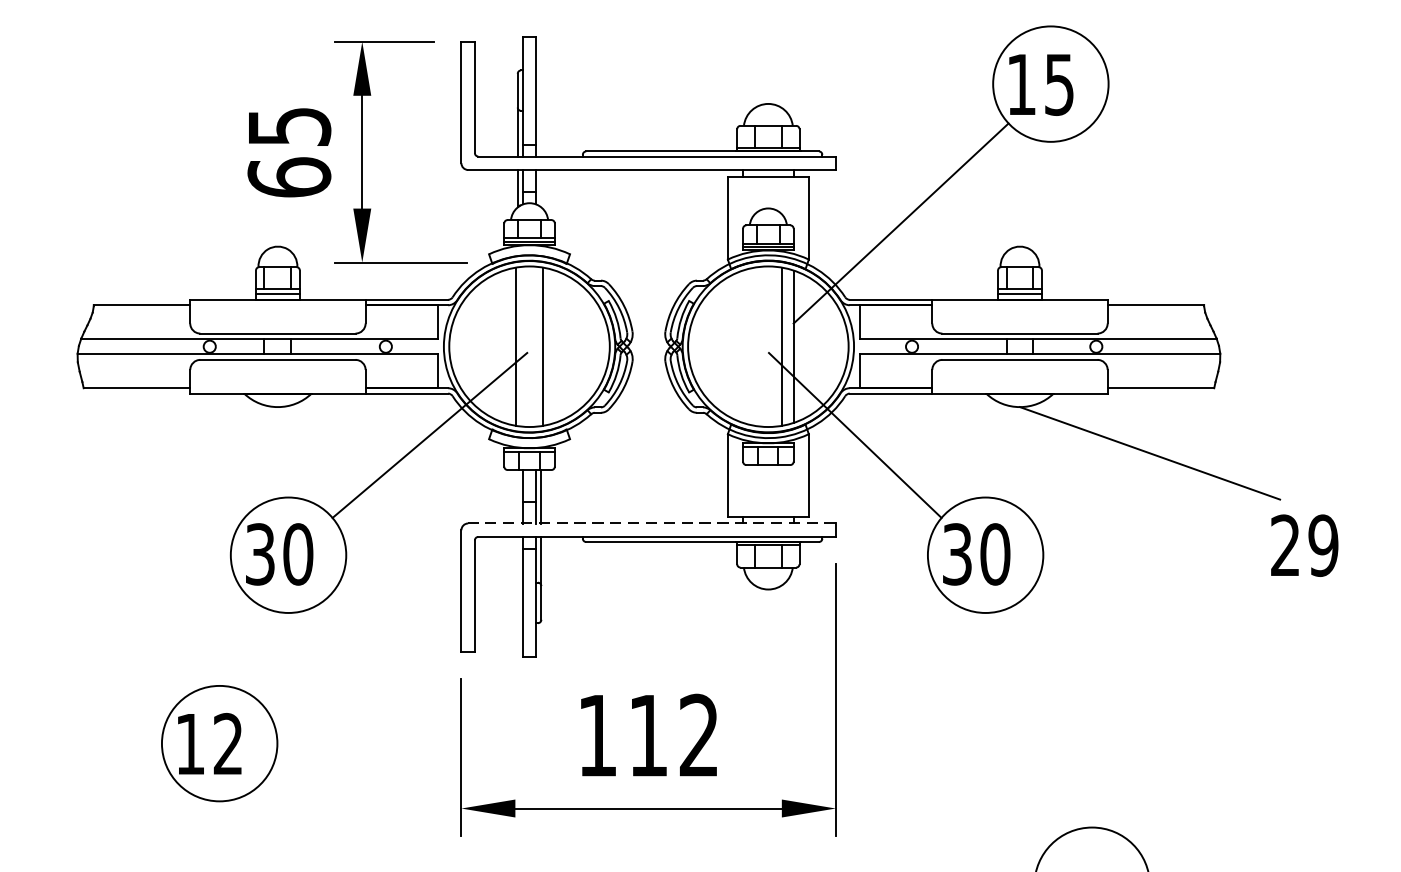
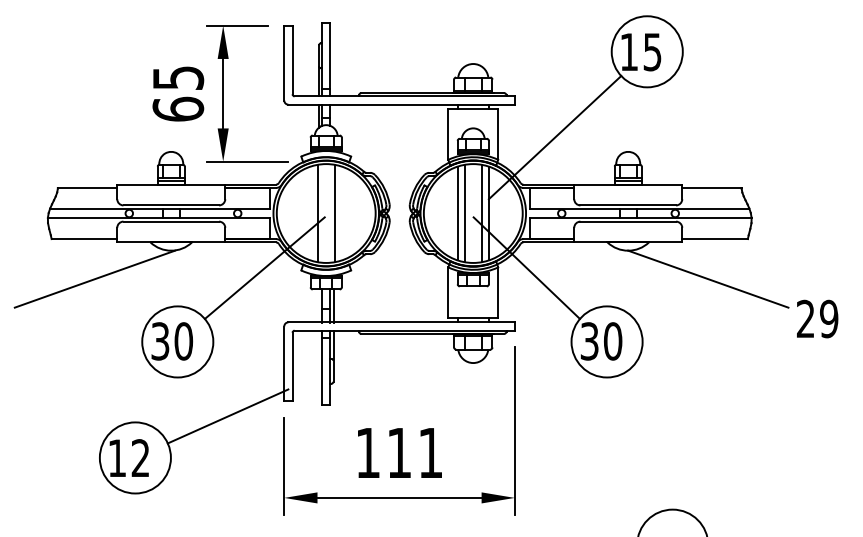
line: (742, 346) -> (457, 213), added
line: (754, 346) -> (464, 213), added
line: (153, 452) -> (94, 278), added
line: (651, 523) -> (401, 322), dashed -> solid
text: (1304, 544) -> (817, 318), moved
line: (369, 676) -> (227, 416), added
text: (697, 734) -> (429, 452), 112 -> 111

